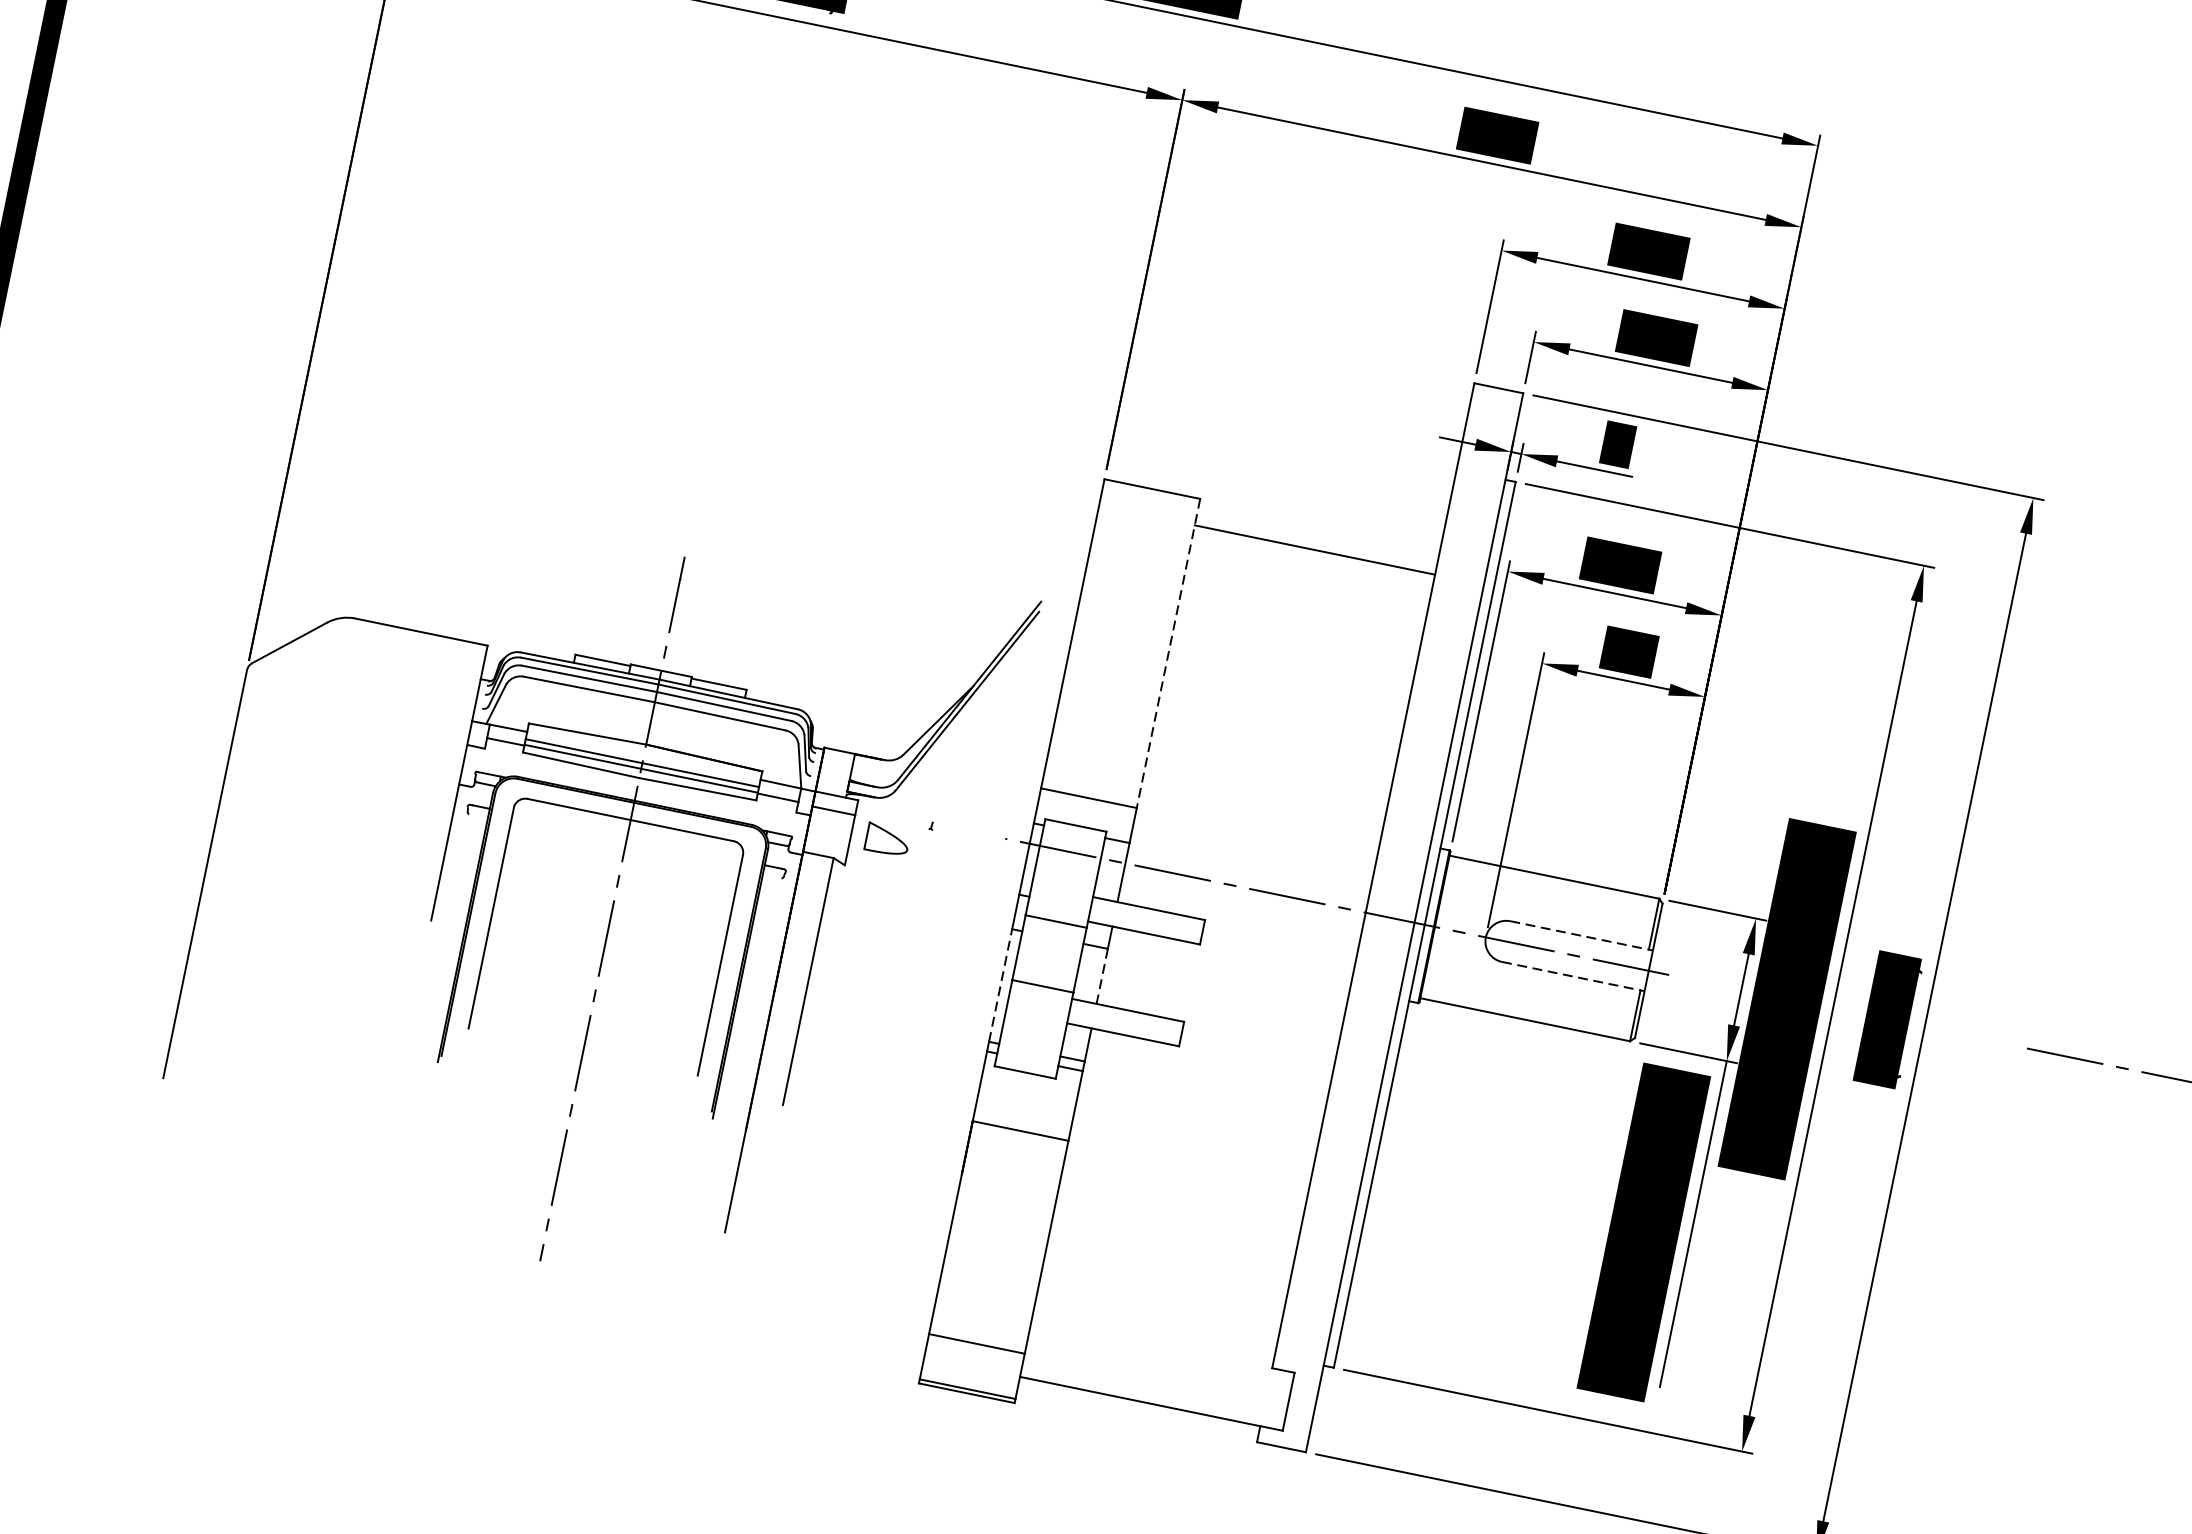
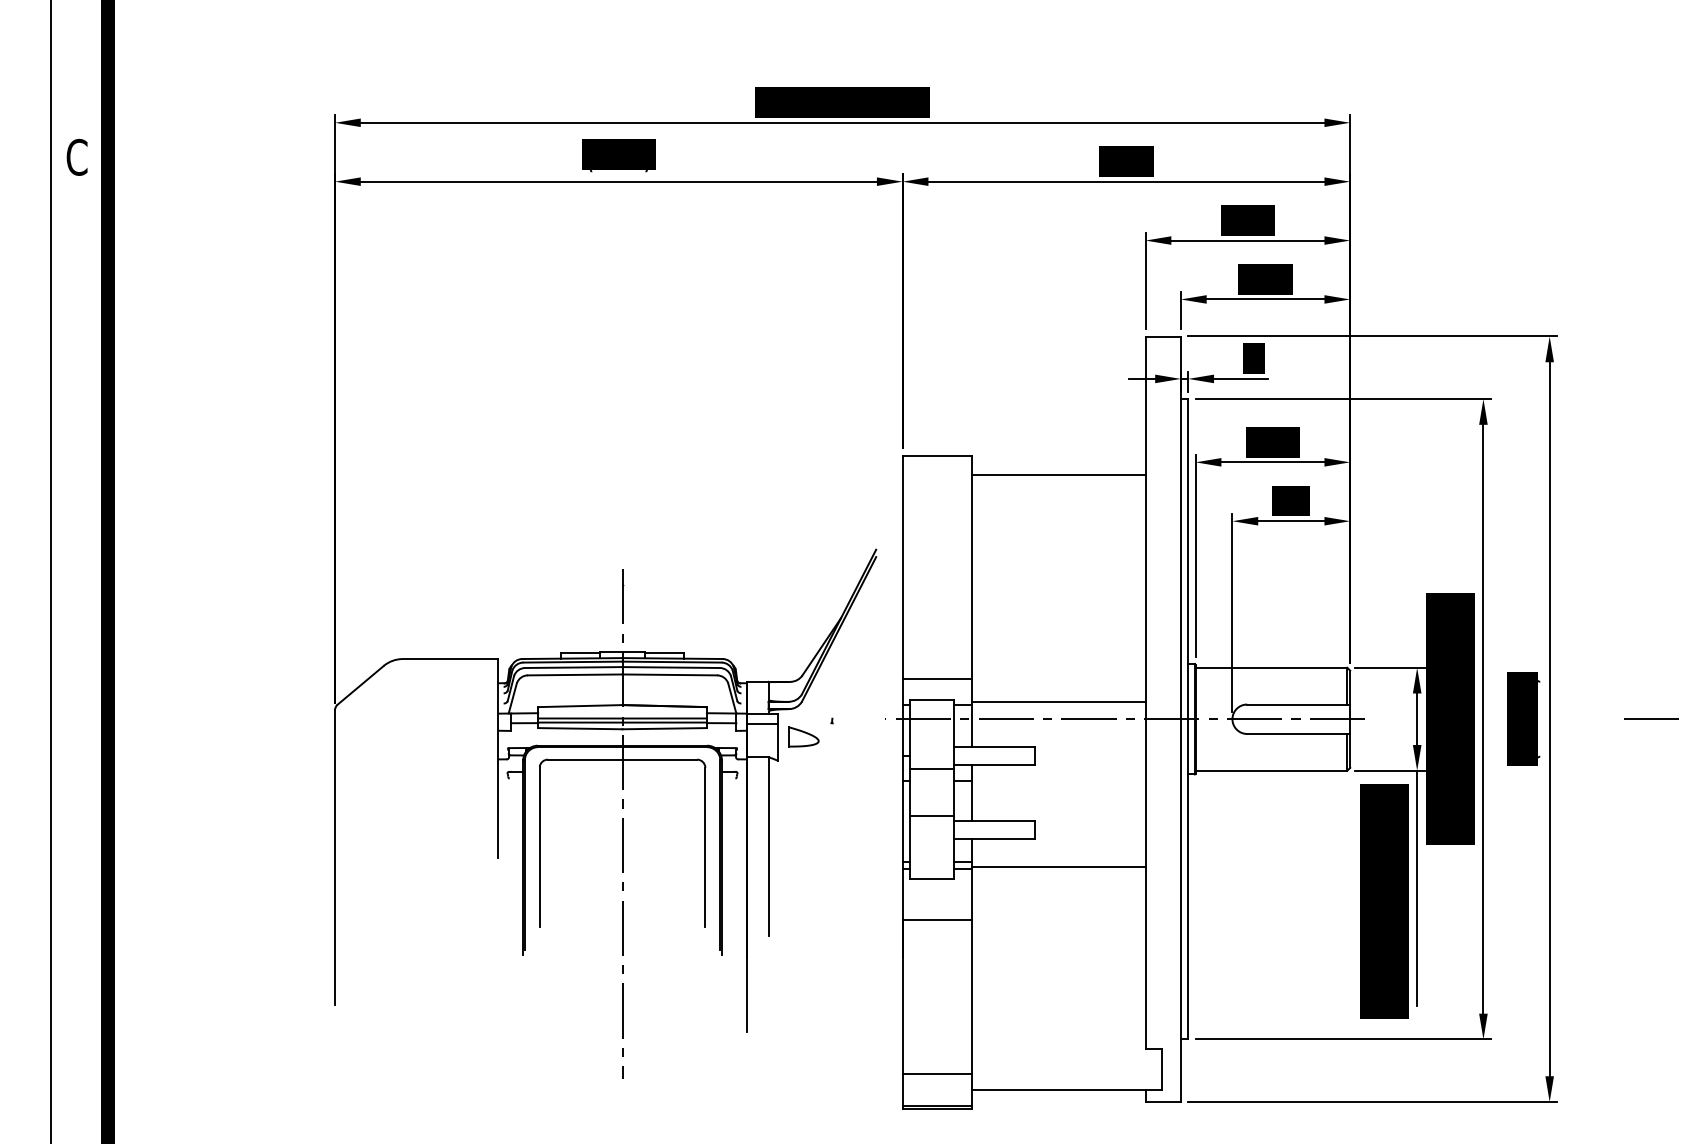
line: (1168, 653) -> (971, 567), dashed -> solid
line: (1250, 863) -> (1058, 701), added
line: (1581, 935) -> (1298, 704), dashed -> solid
line: (1101, 975) -> (971, 800), dashed -> solid
line: (1573, 975) -> (1298, 733), dashed -> solid
line: (1000, 985) -> (902, 821), dashed -> solid
line: (1203, 1091) -> (1058, 866), added

